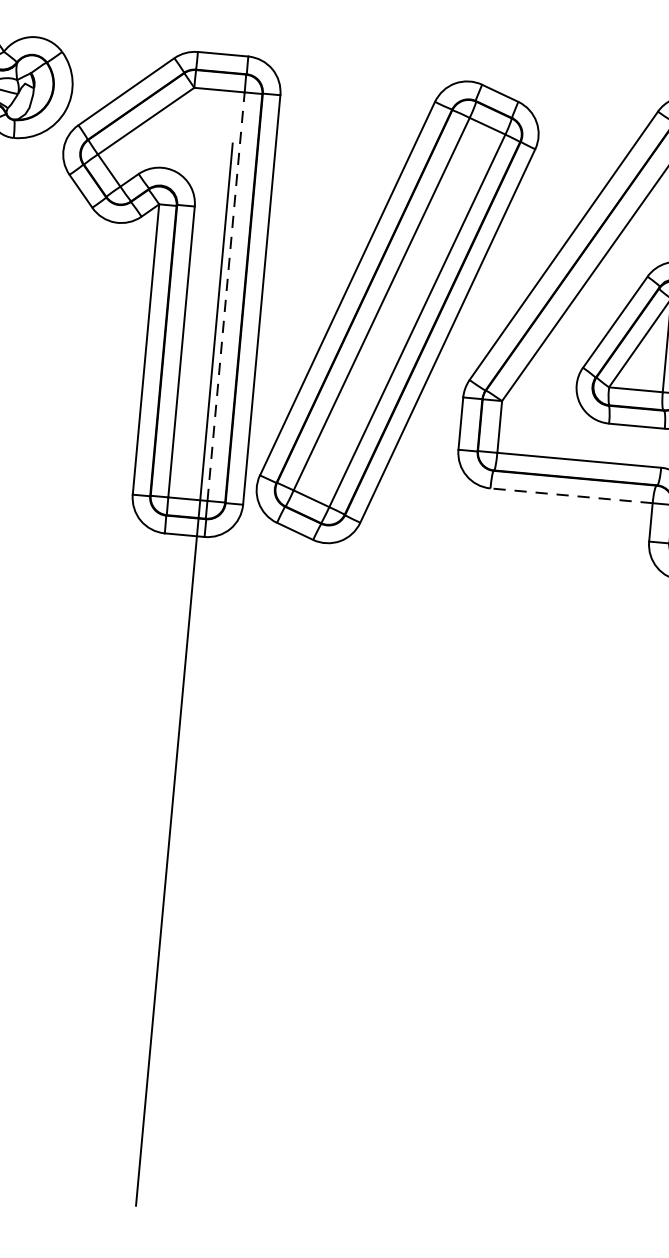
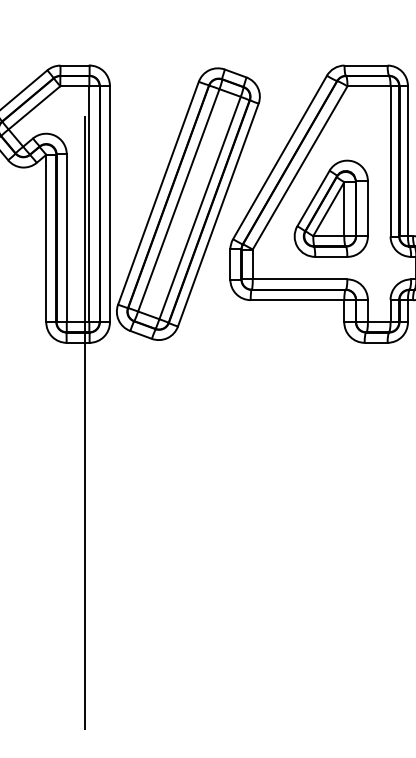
line: (226, 297) -> (89, 204), dashed -> solid
line: (571, 496) -> (297, 300), dashed -> solid

